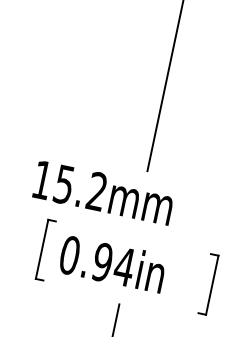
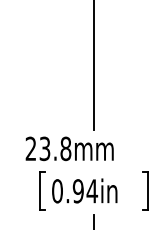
text: (69, 185) -> (48, 148), 15.2mm -> 23.8mm

